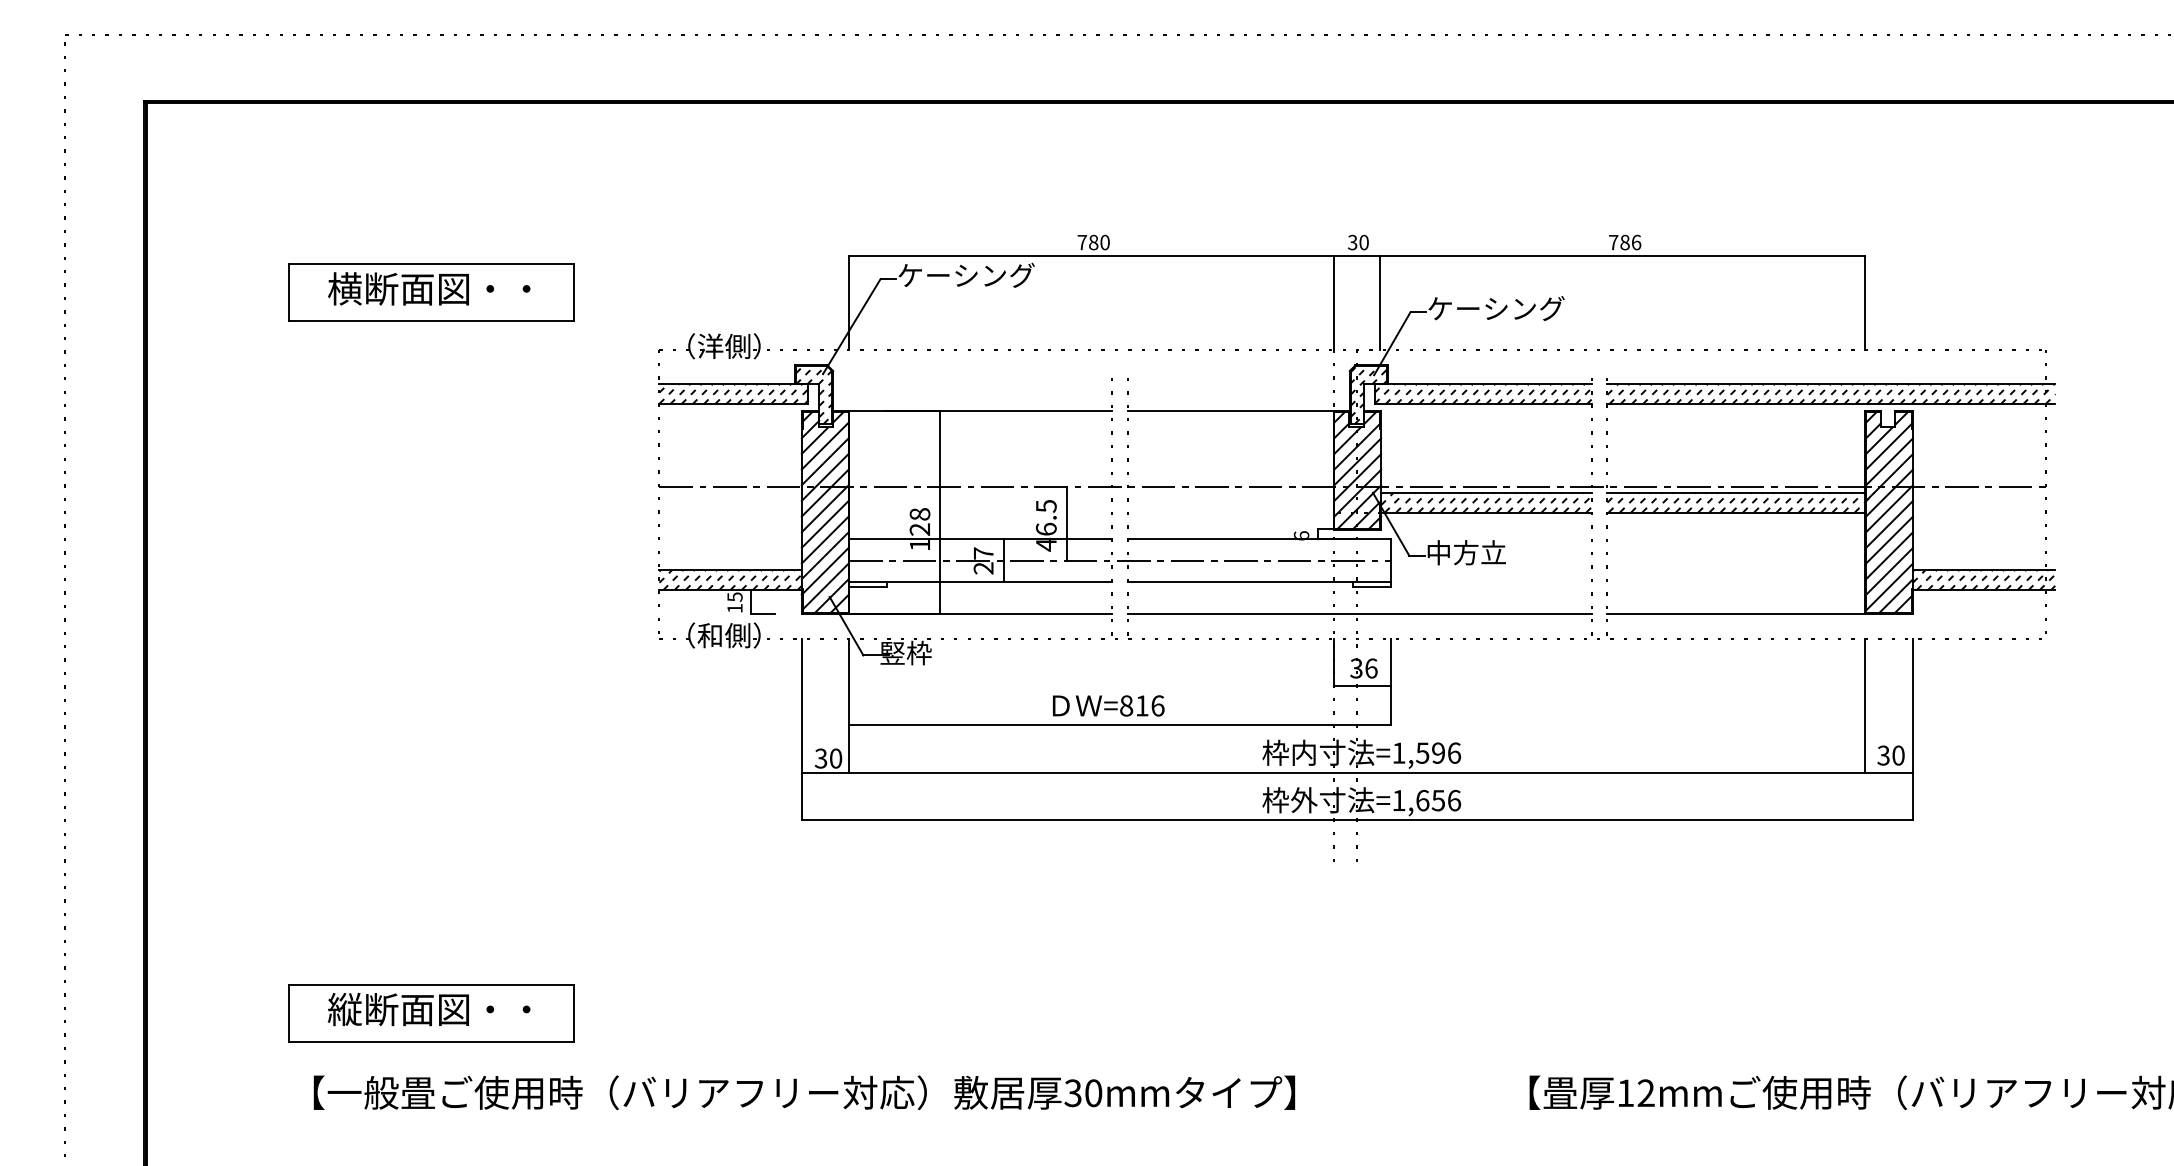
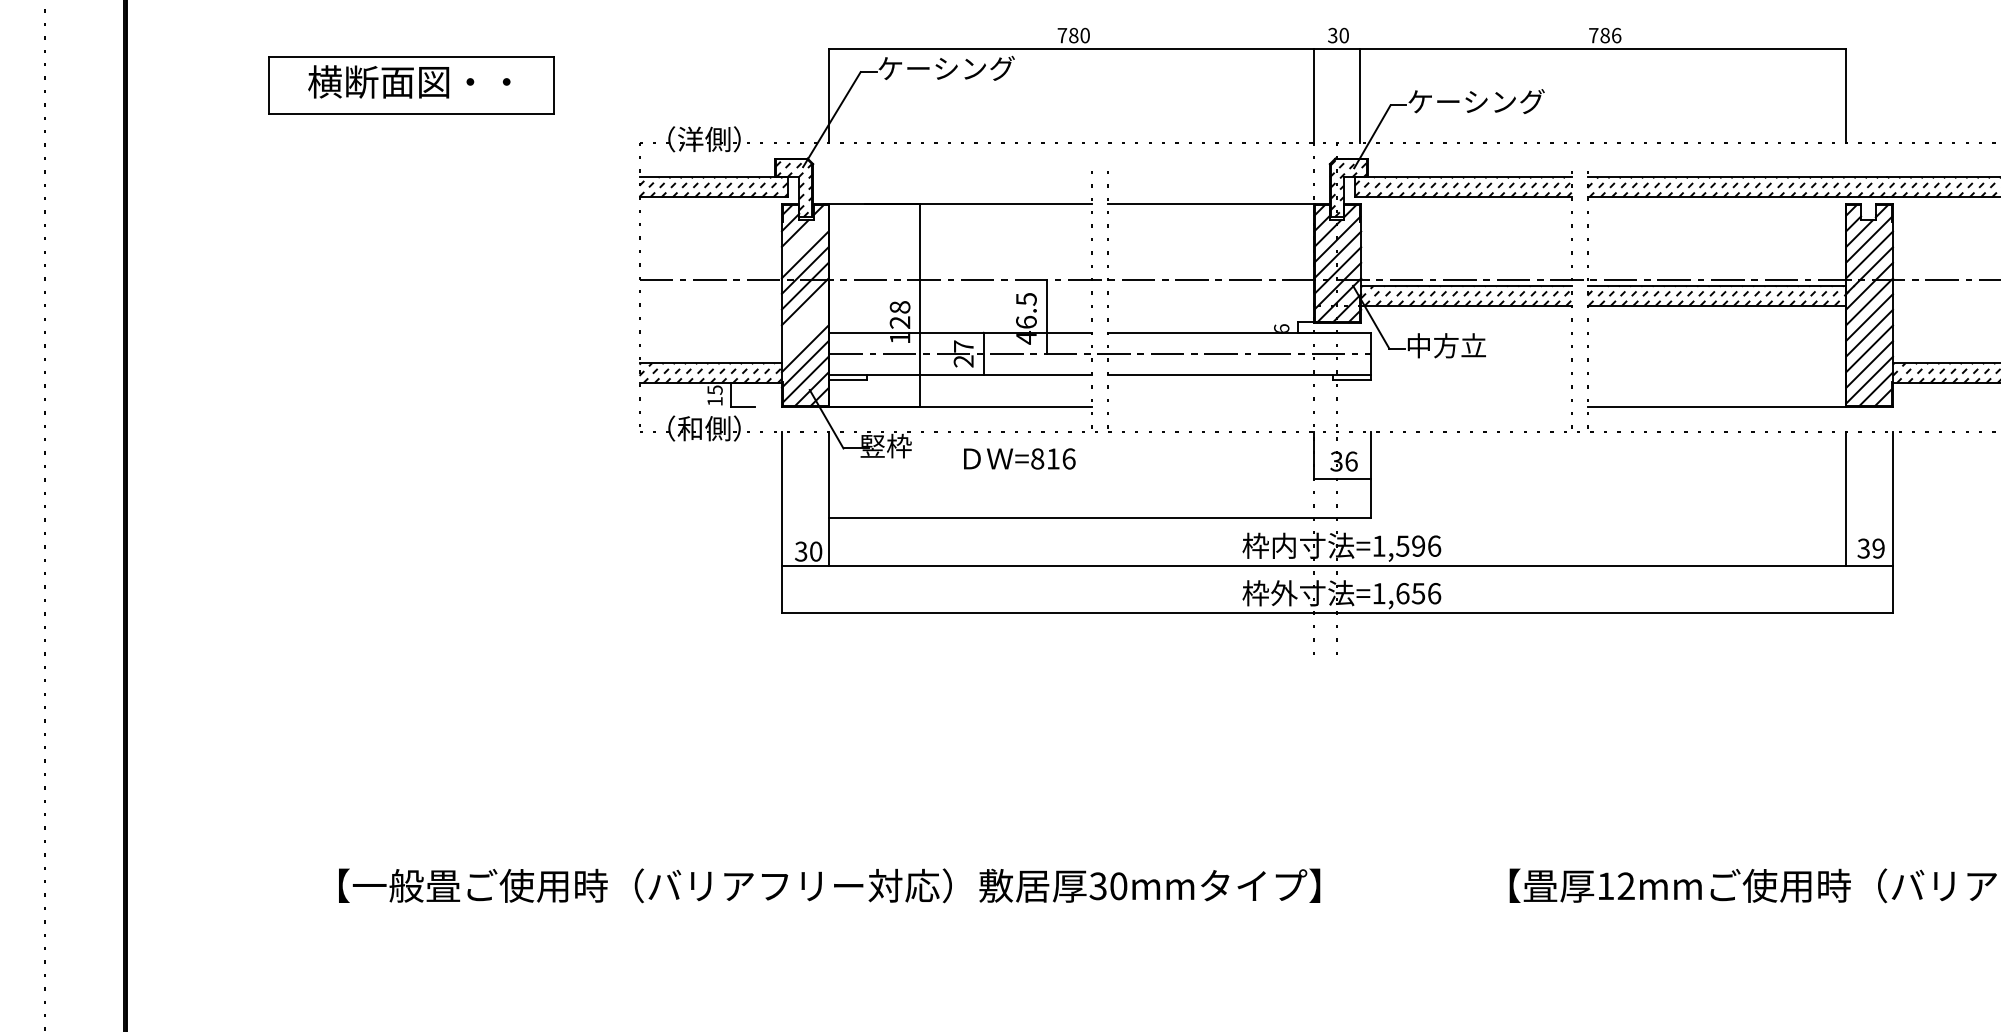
line: (824, 445) -> (804, 238), removed
line: (824, 524) -> (804, 317), removed
line: (824, 539) -> (804, 332), removed
line: (1359, 613) -> (1339, 406), removed
text: (1108, 705) -> (1019, 458), moved
text: (1898, 755) -> (1878, 548), 30 -> 39
part: (431, 1013) -> (411, 806), removed
text: (804, 1092) -> (829, 885), moved

